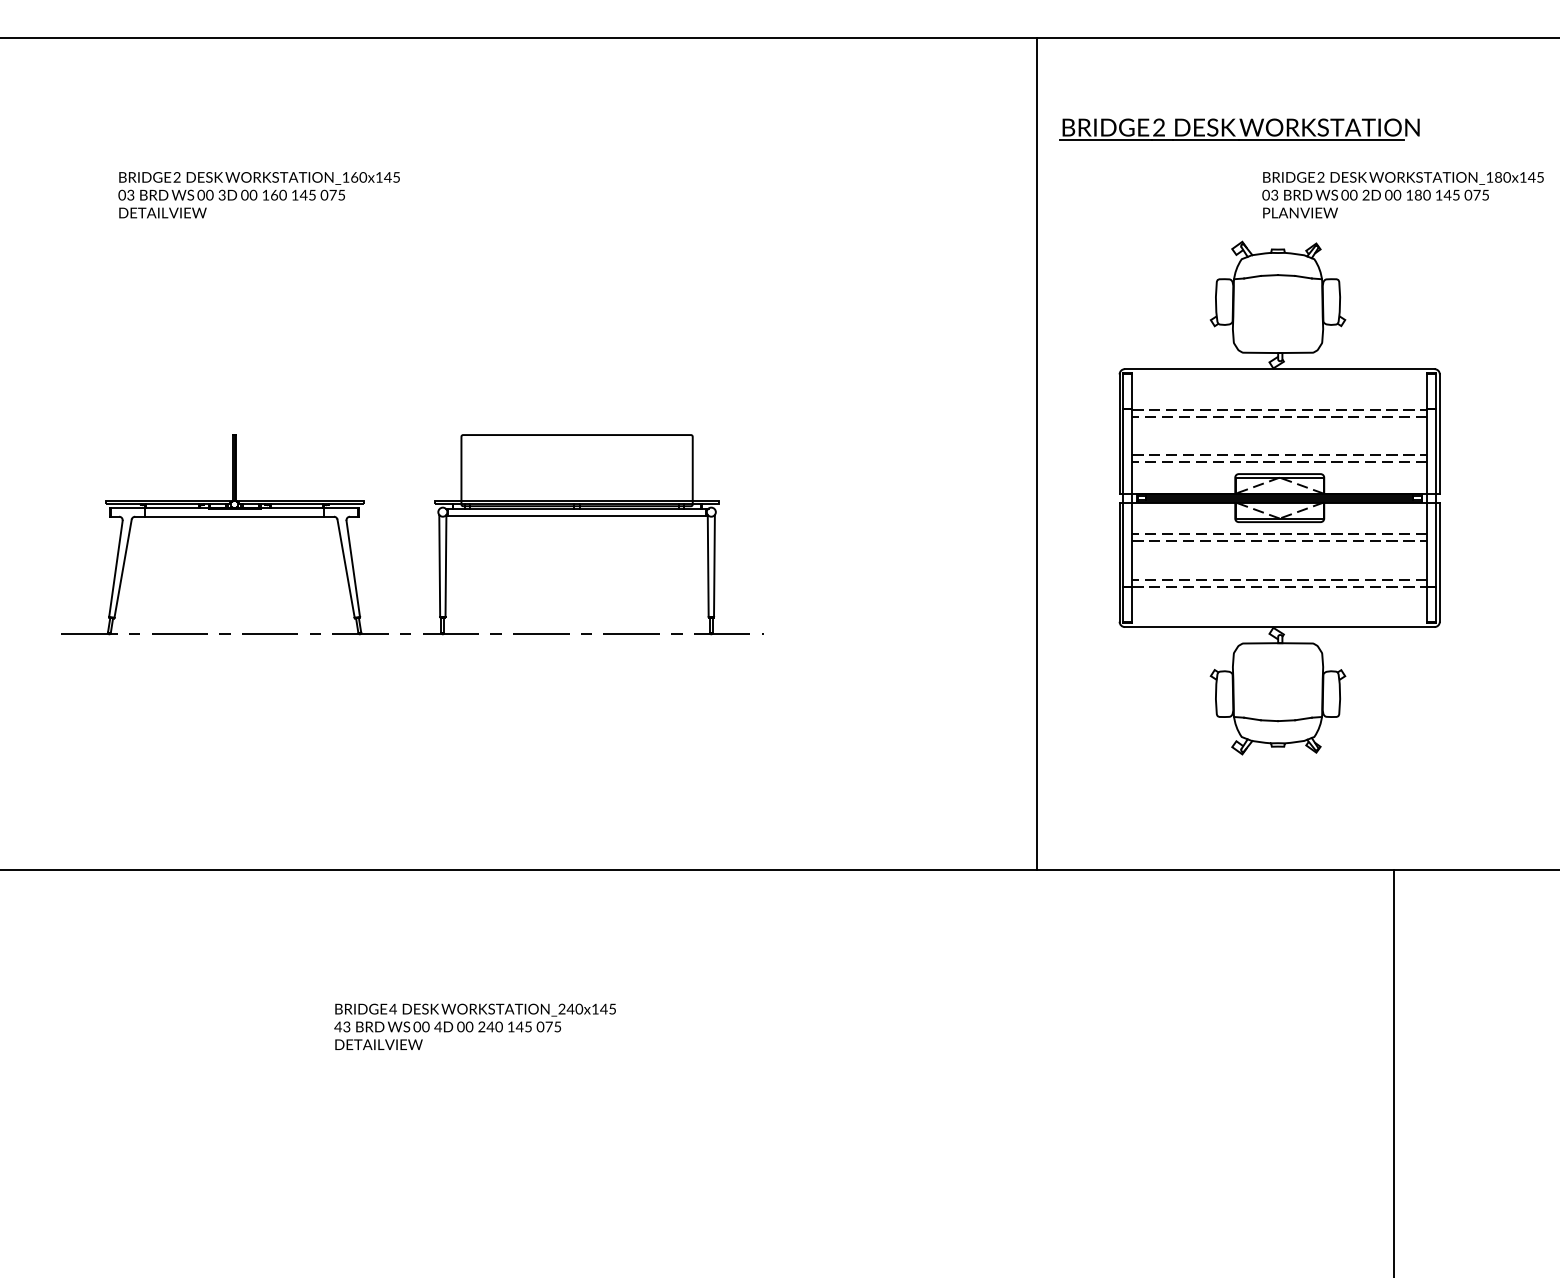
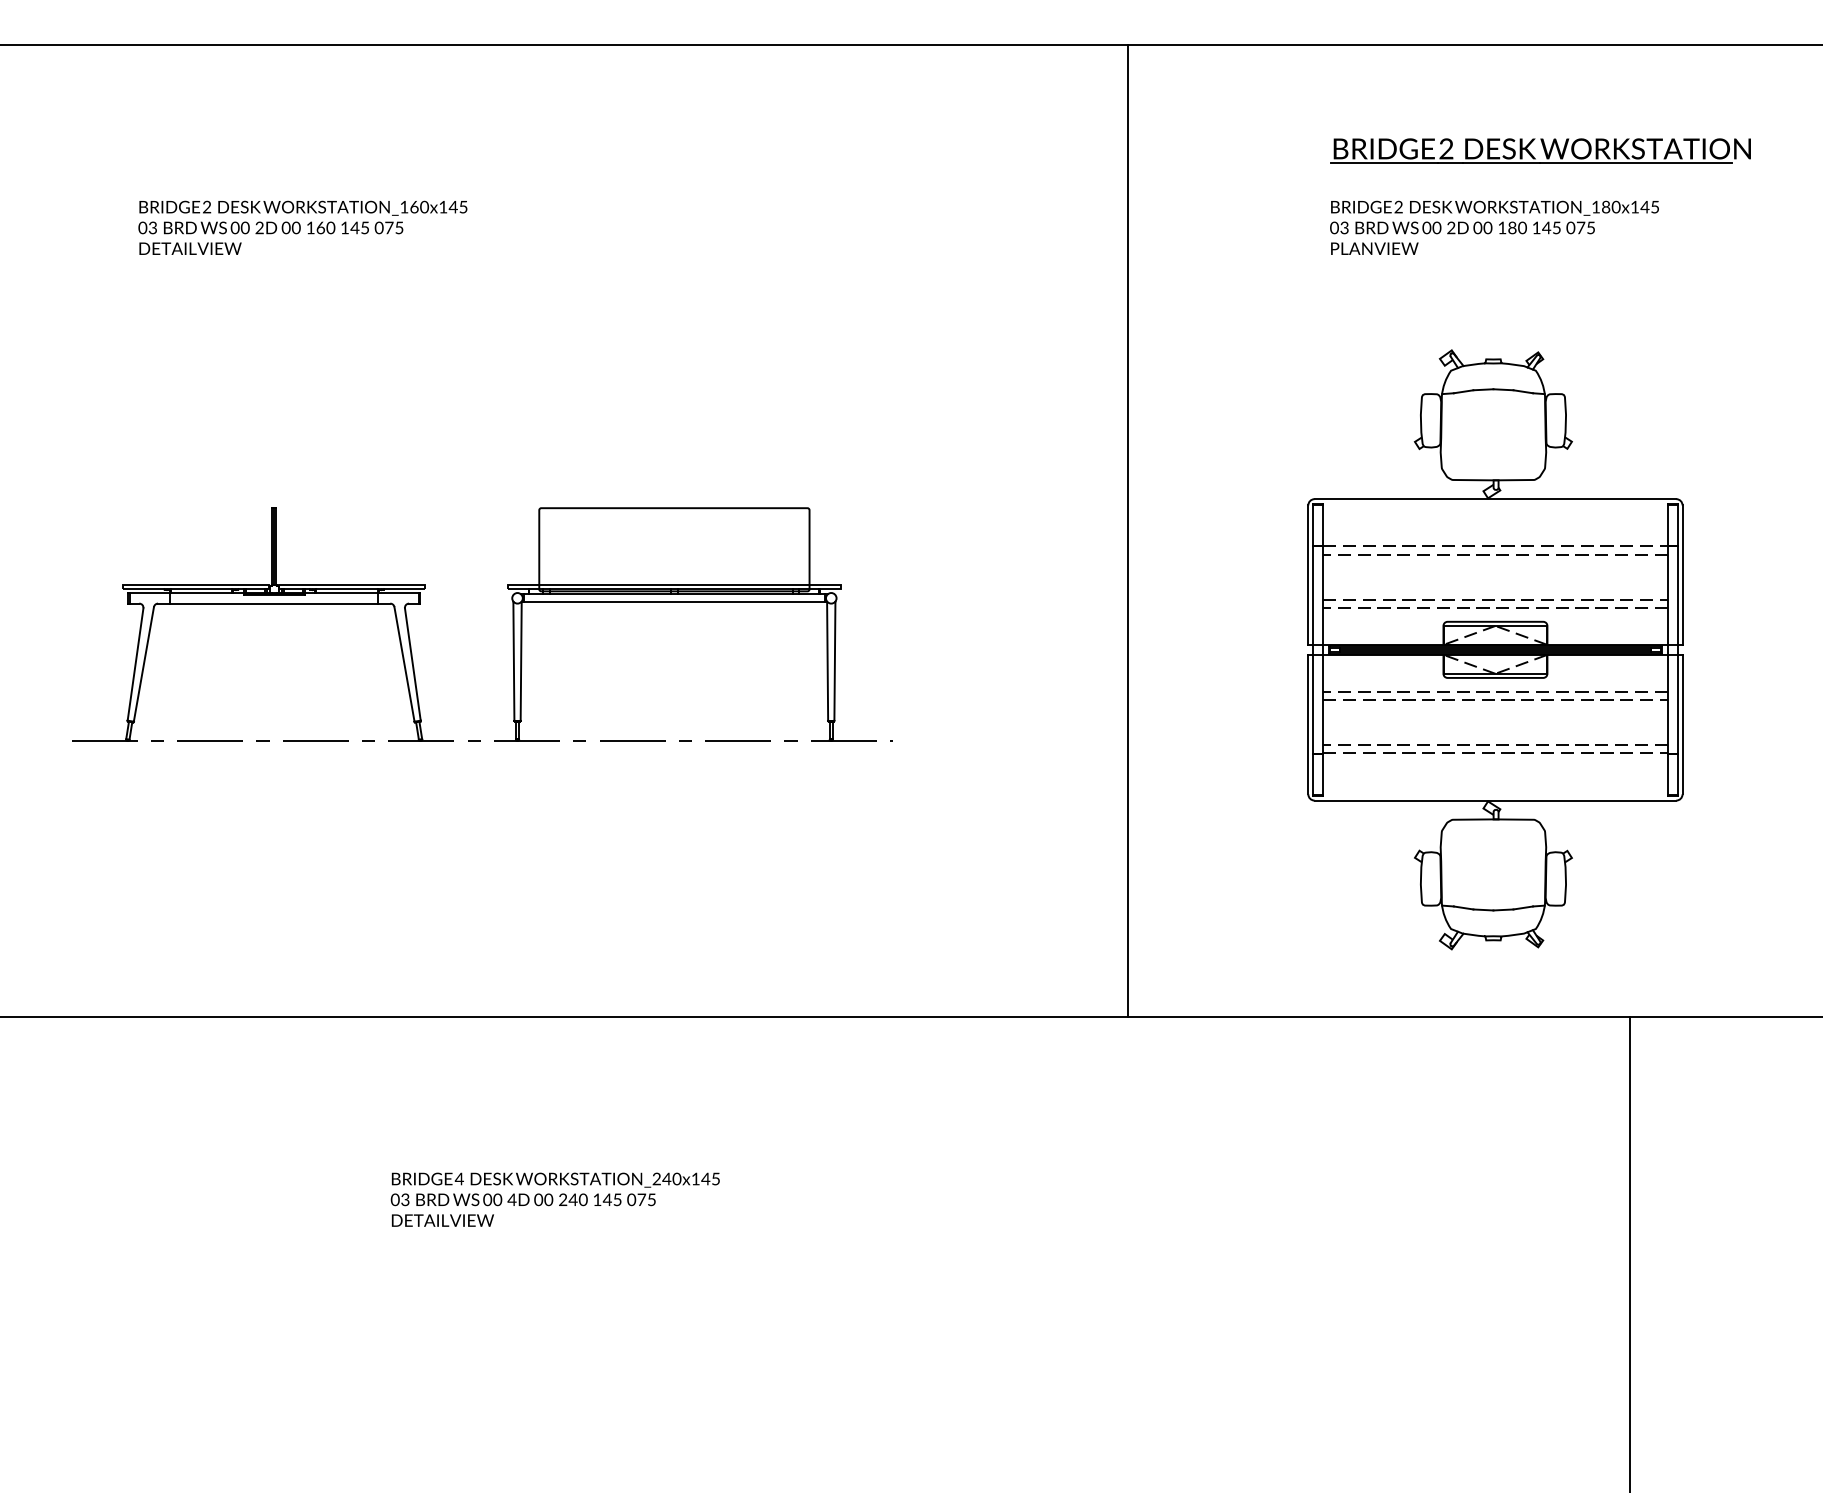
part: (1239, 128) -> (1540, 150), moved
text: (1403, 194) -> (1494, 227), moved
text: (222, 196) -> (259, 229), 3D -> 2D
line: (1036, 454) -> (1127, 530), moved
part: (1279, 497) -> (1495, 649), moved
text: (337, 1026) -> (394, 1199), 43 -> 03

